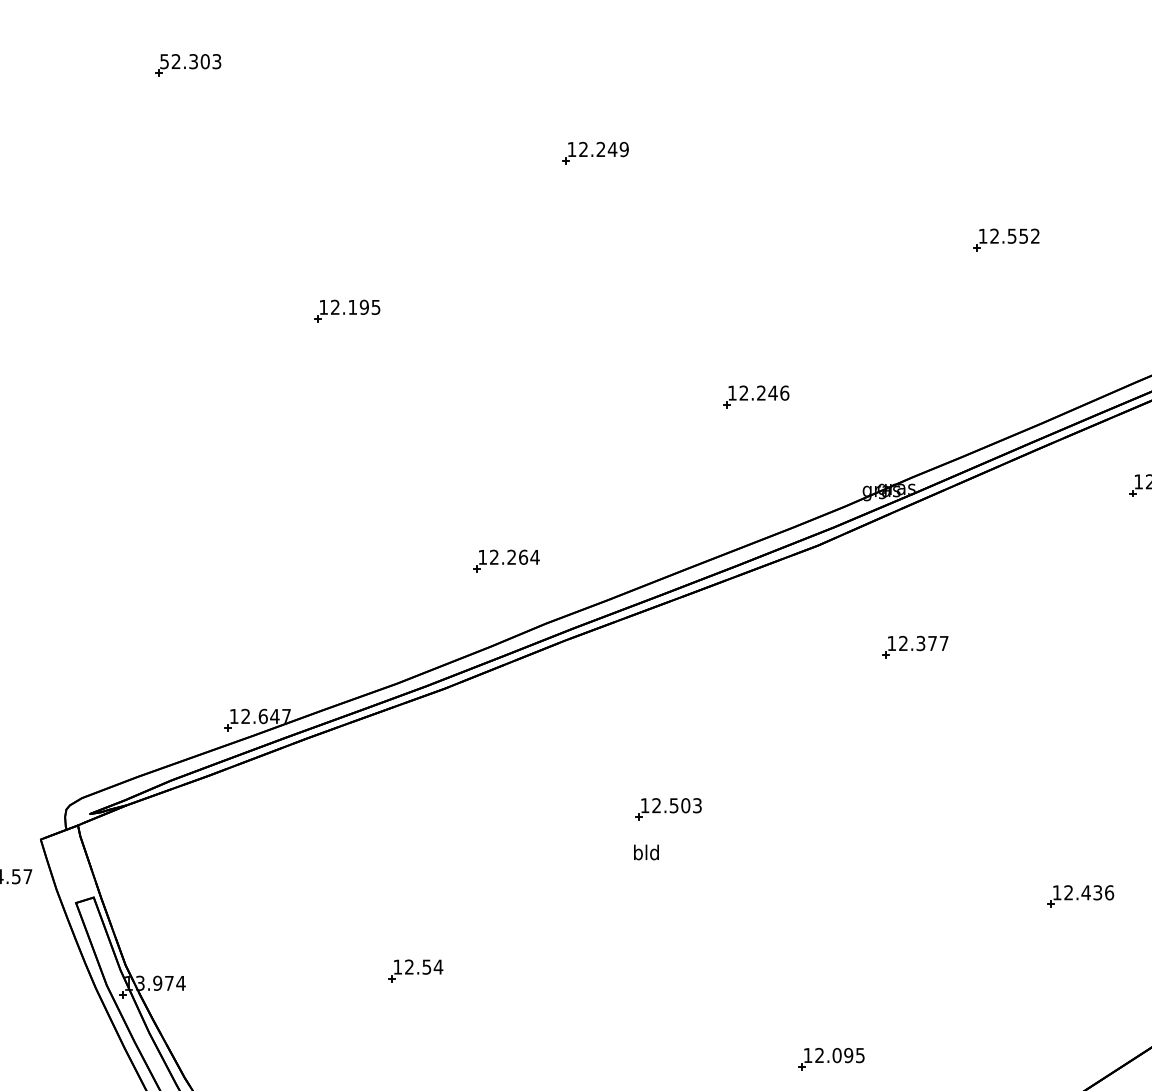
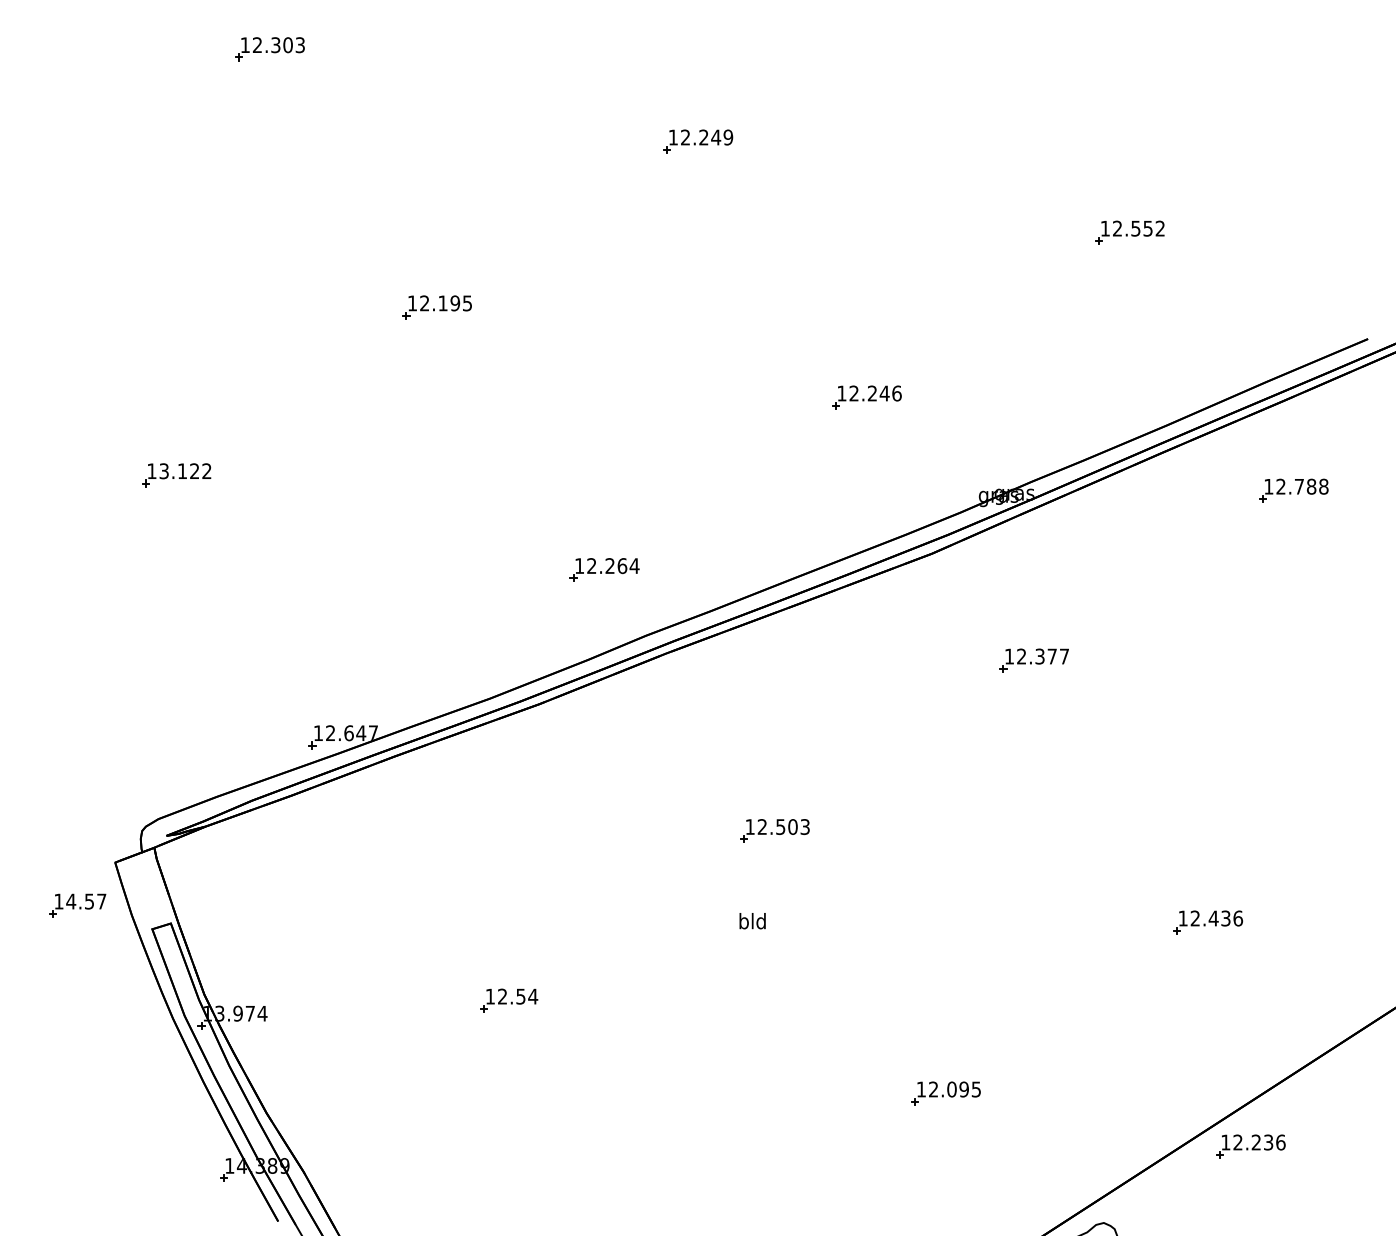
text: (163, 61) -> (244, 45), 52.303 -> 12.303
part: (99, 471) -> (176, 475), added
text: (646, 852) -> (752, 921), moved

